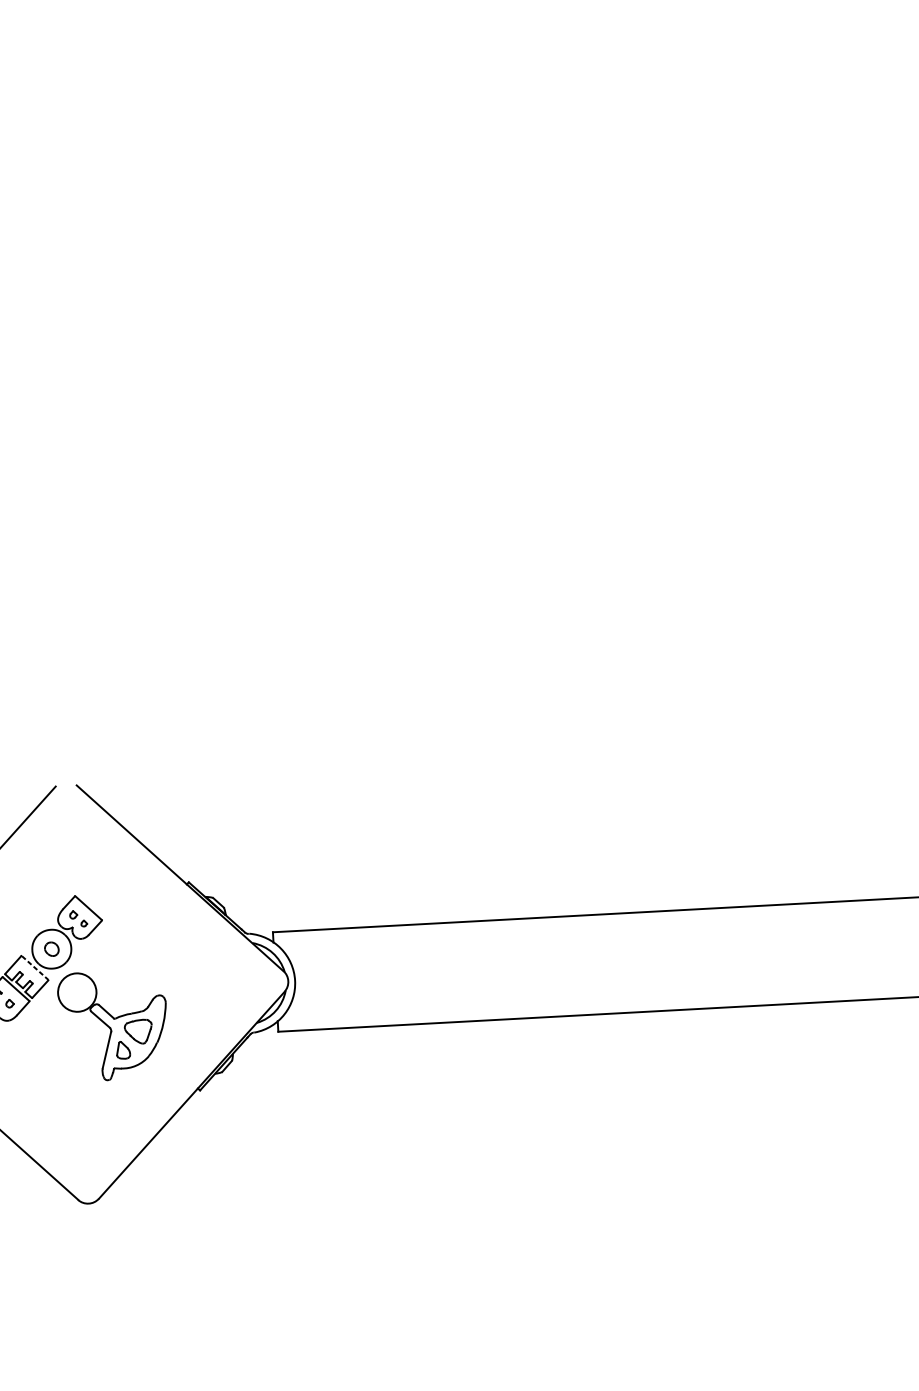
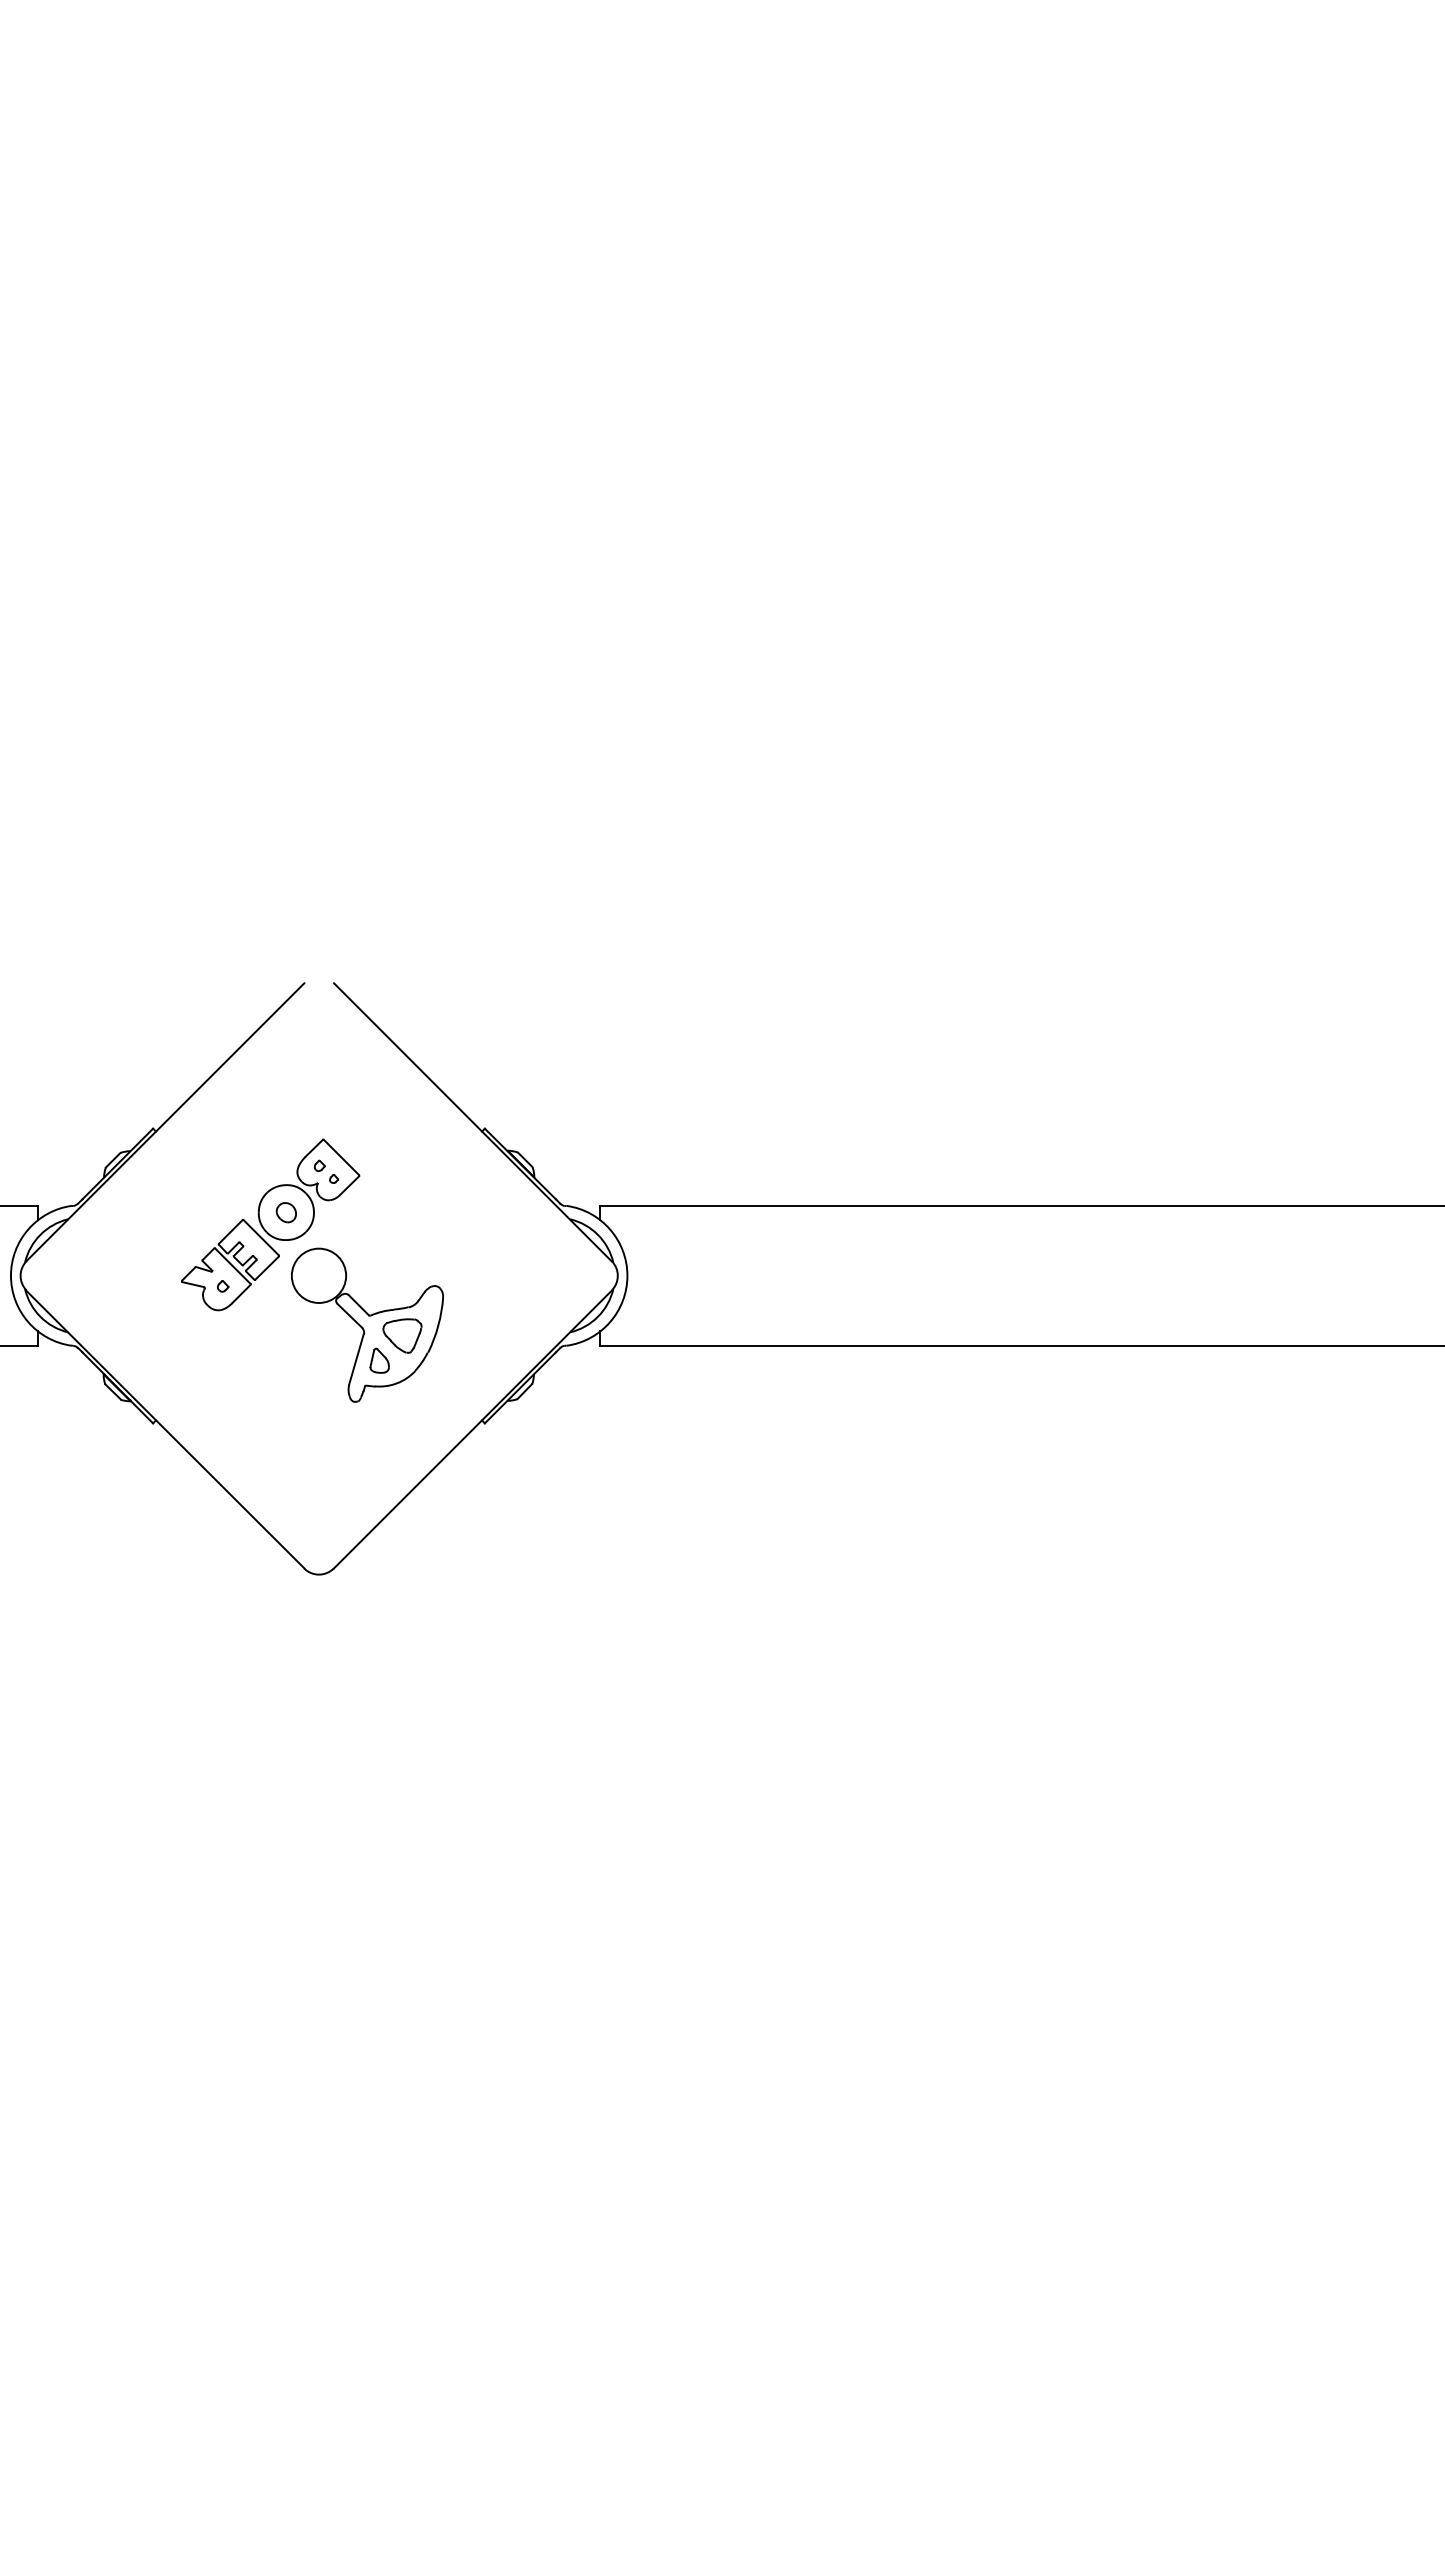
line: (35, 967) -> (261, 1237), dashed -> solid

